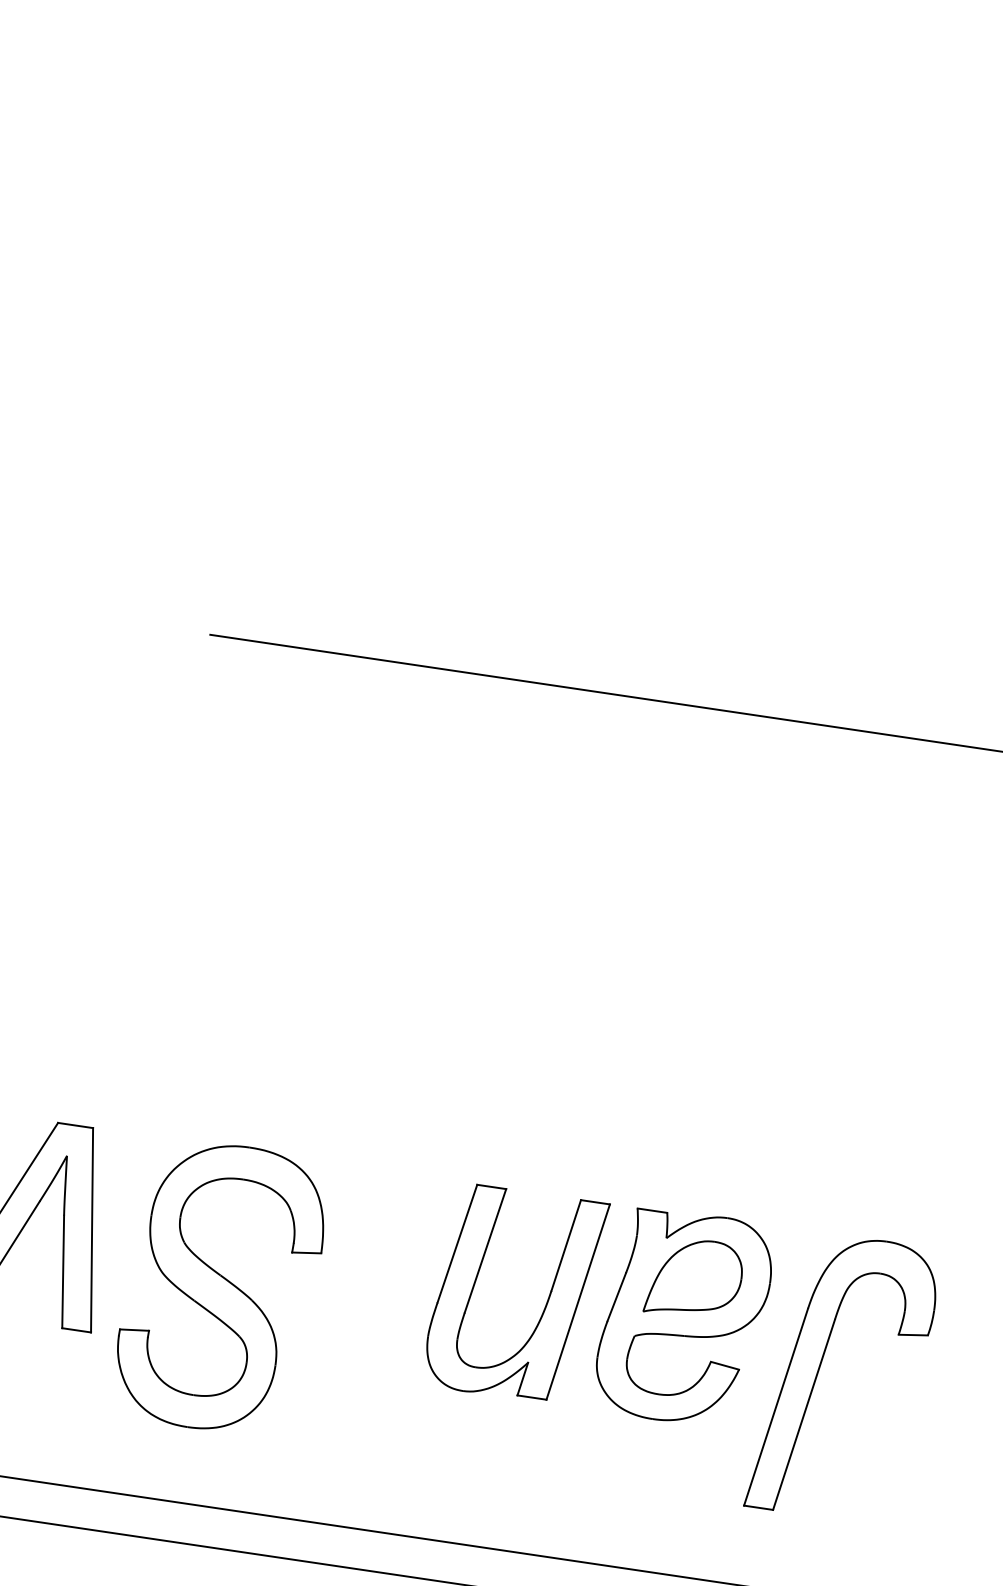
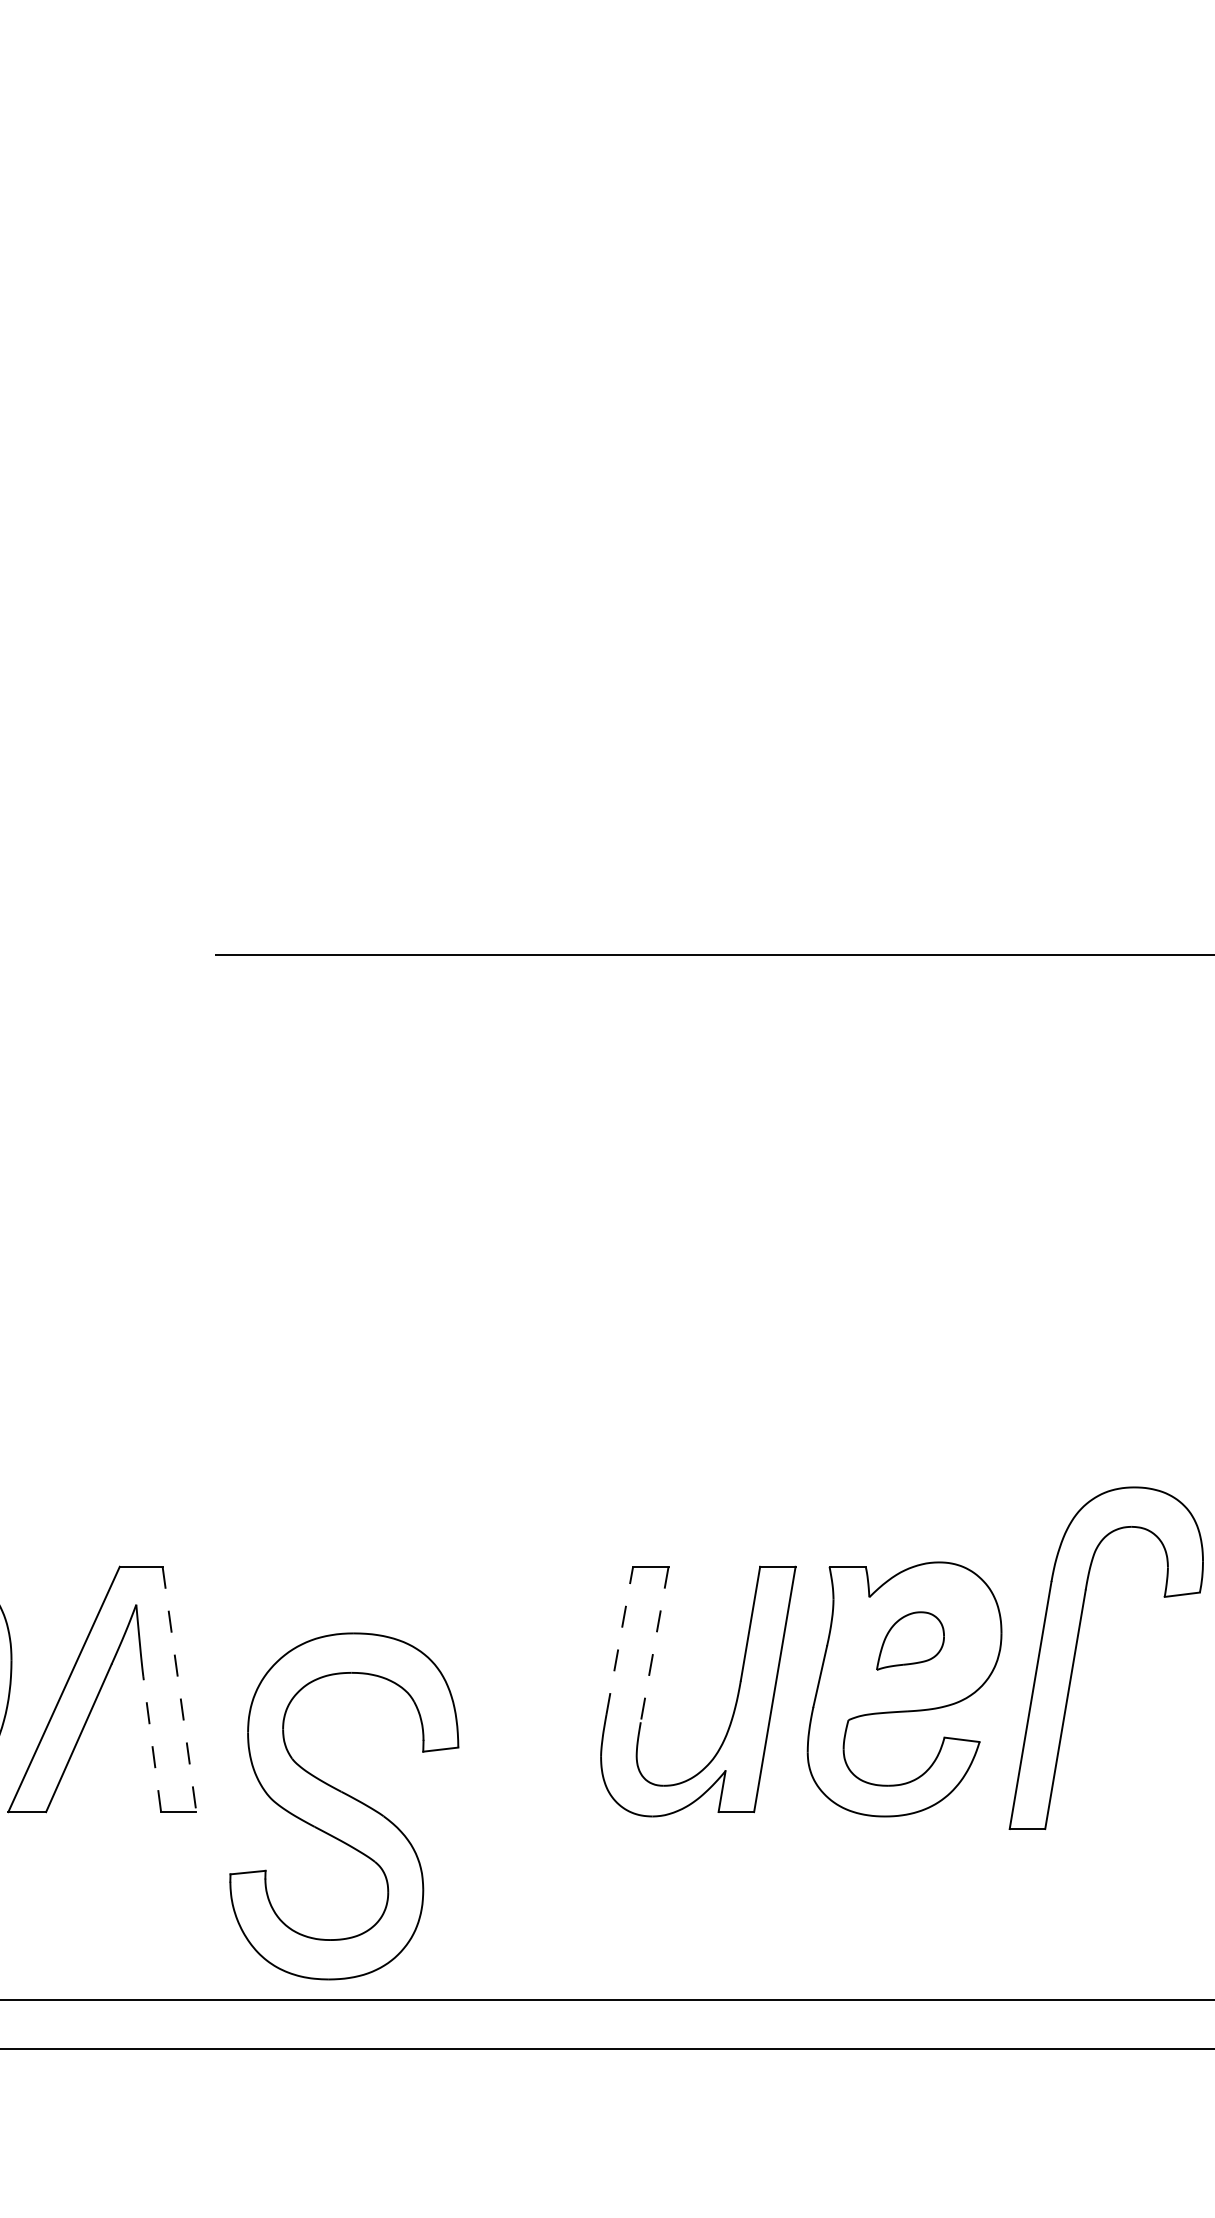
line: (92, 1230) -> (179, 1689), solid -> dashed
line: (457, 1243) -> (619, 1640), solid -> dashed
line: (485, 1250) -> (654, 1644), solid -> dashed
line: (63, 1271) -> (152, 1744), solid -> dashed
part: (694, 1278) -> (910, 1640), size x0.6
part: (221, 1287) -> (344, 1806), moved
part: (819, 1369) -> (1076, 1652), moved

